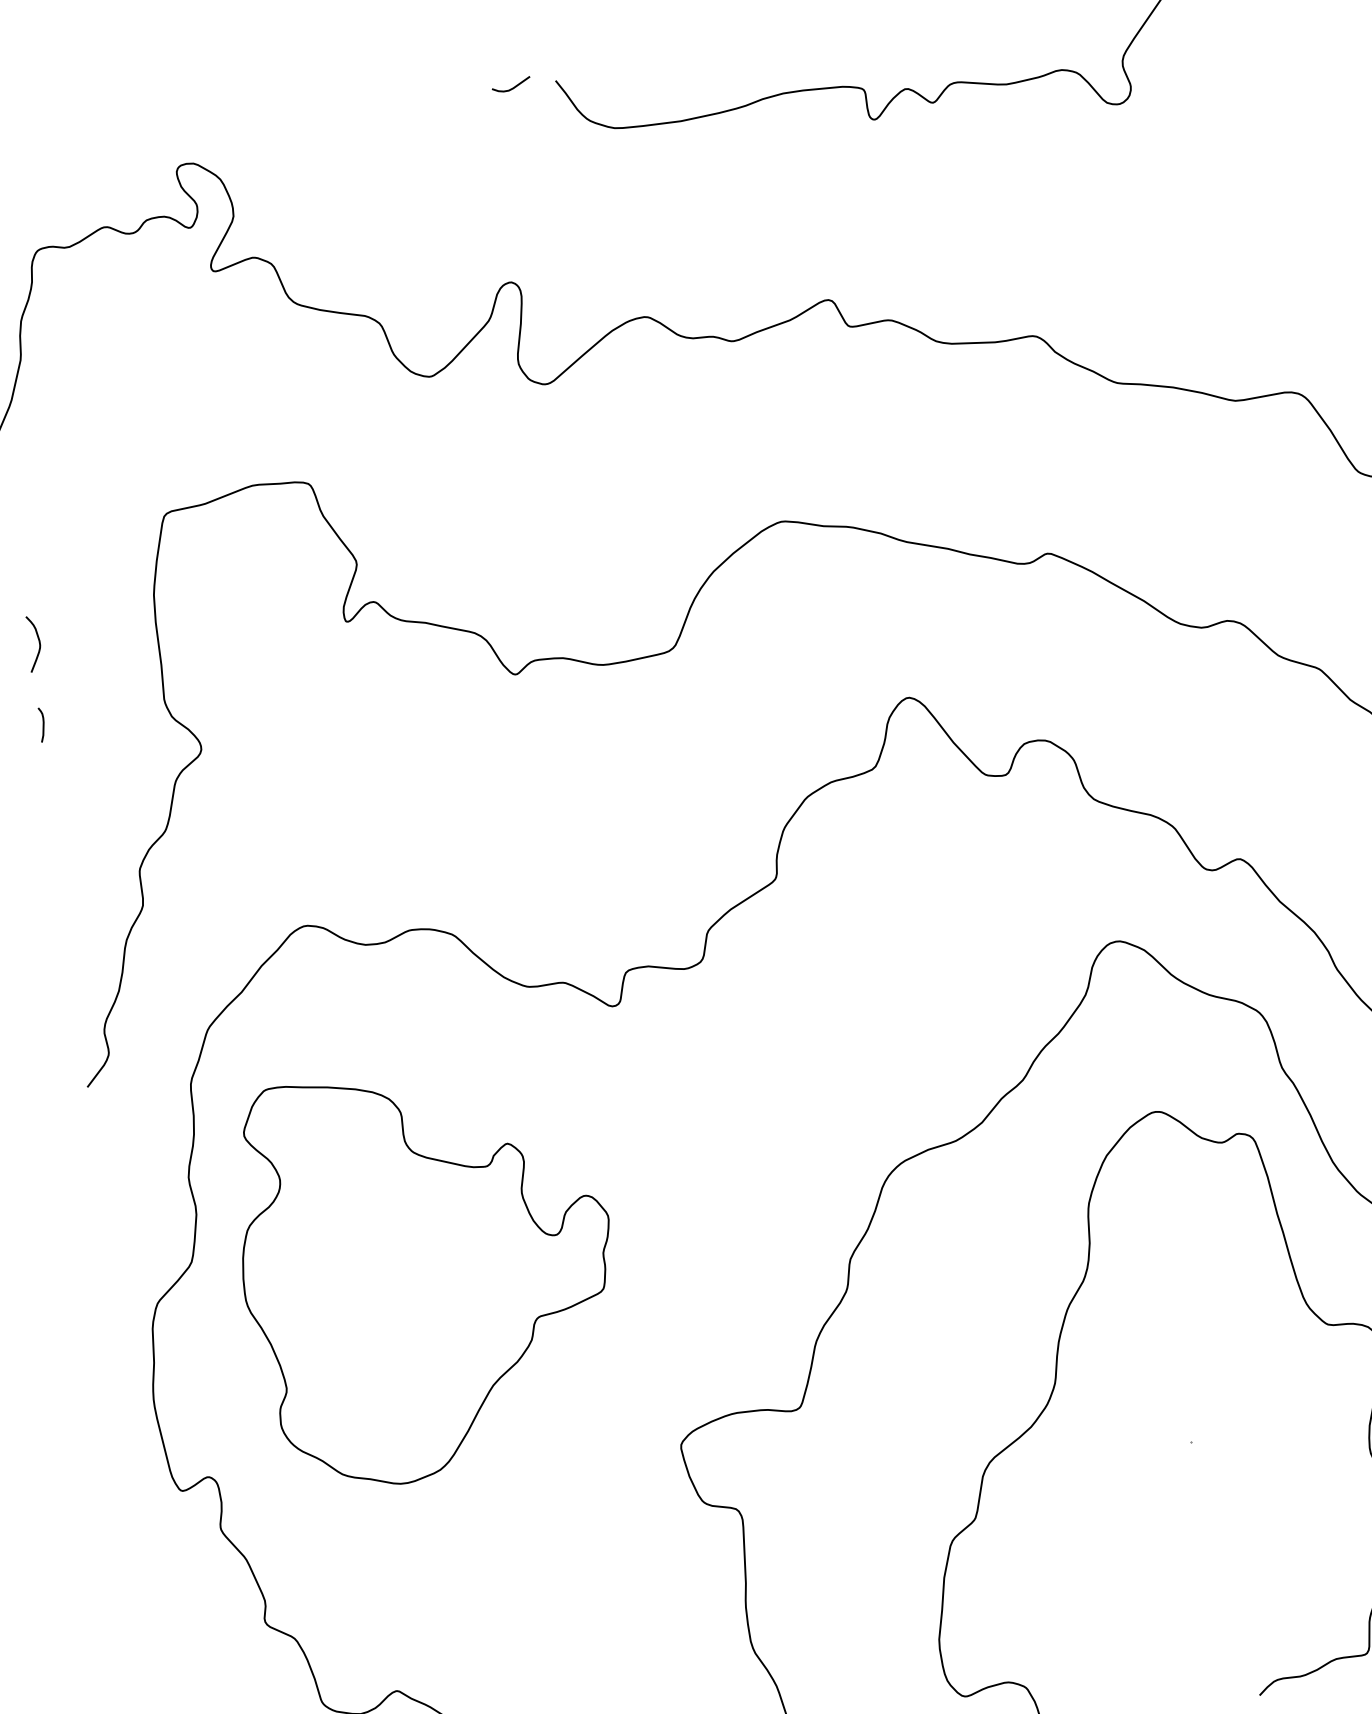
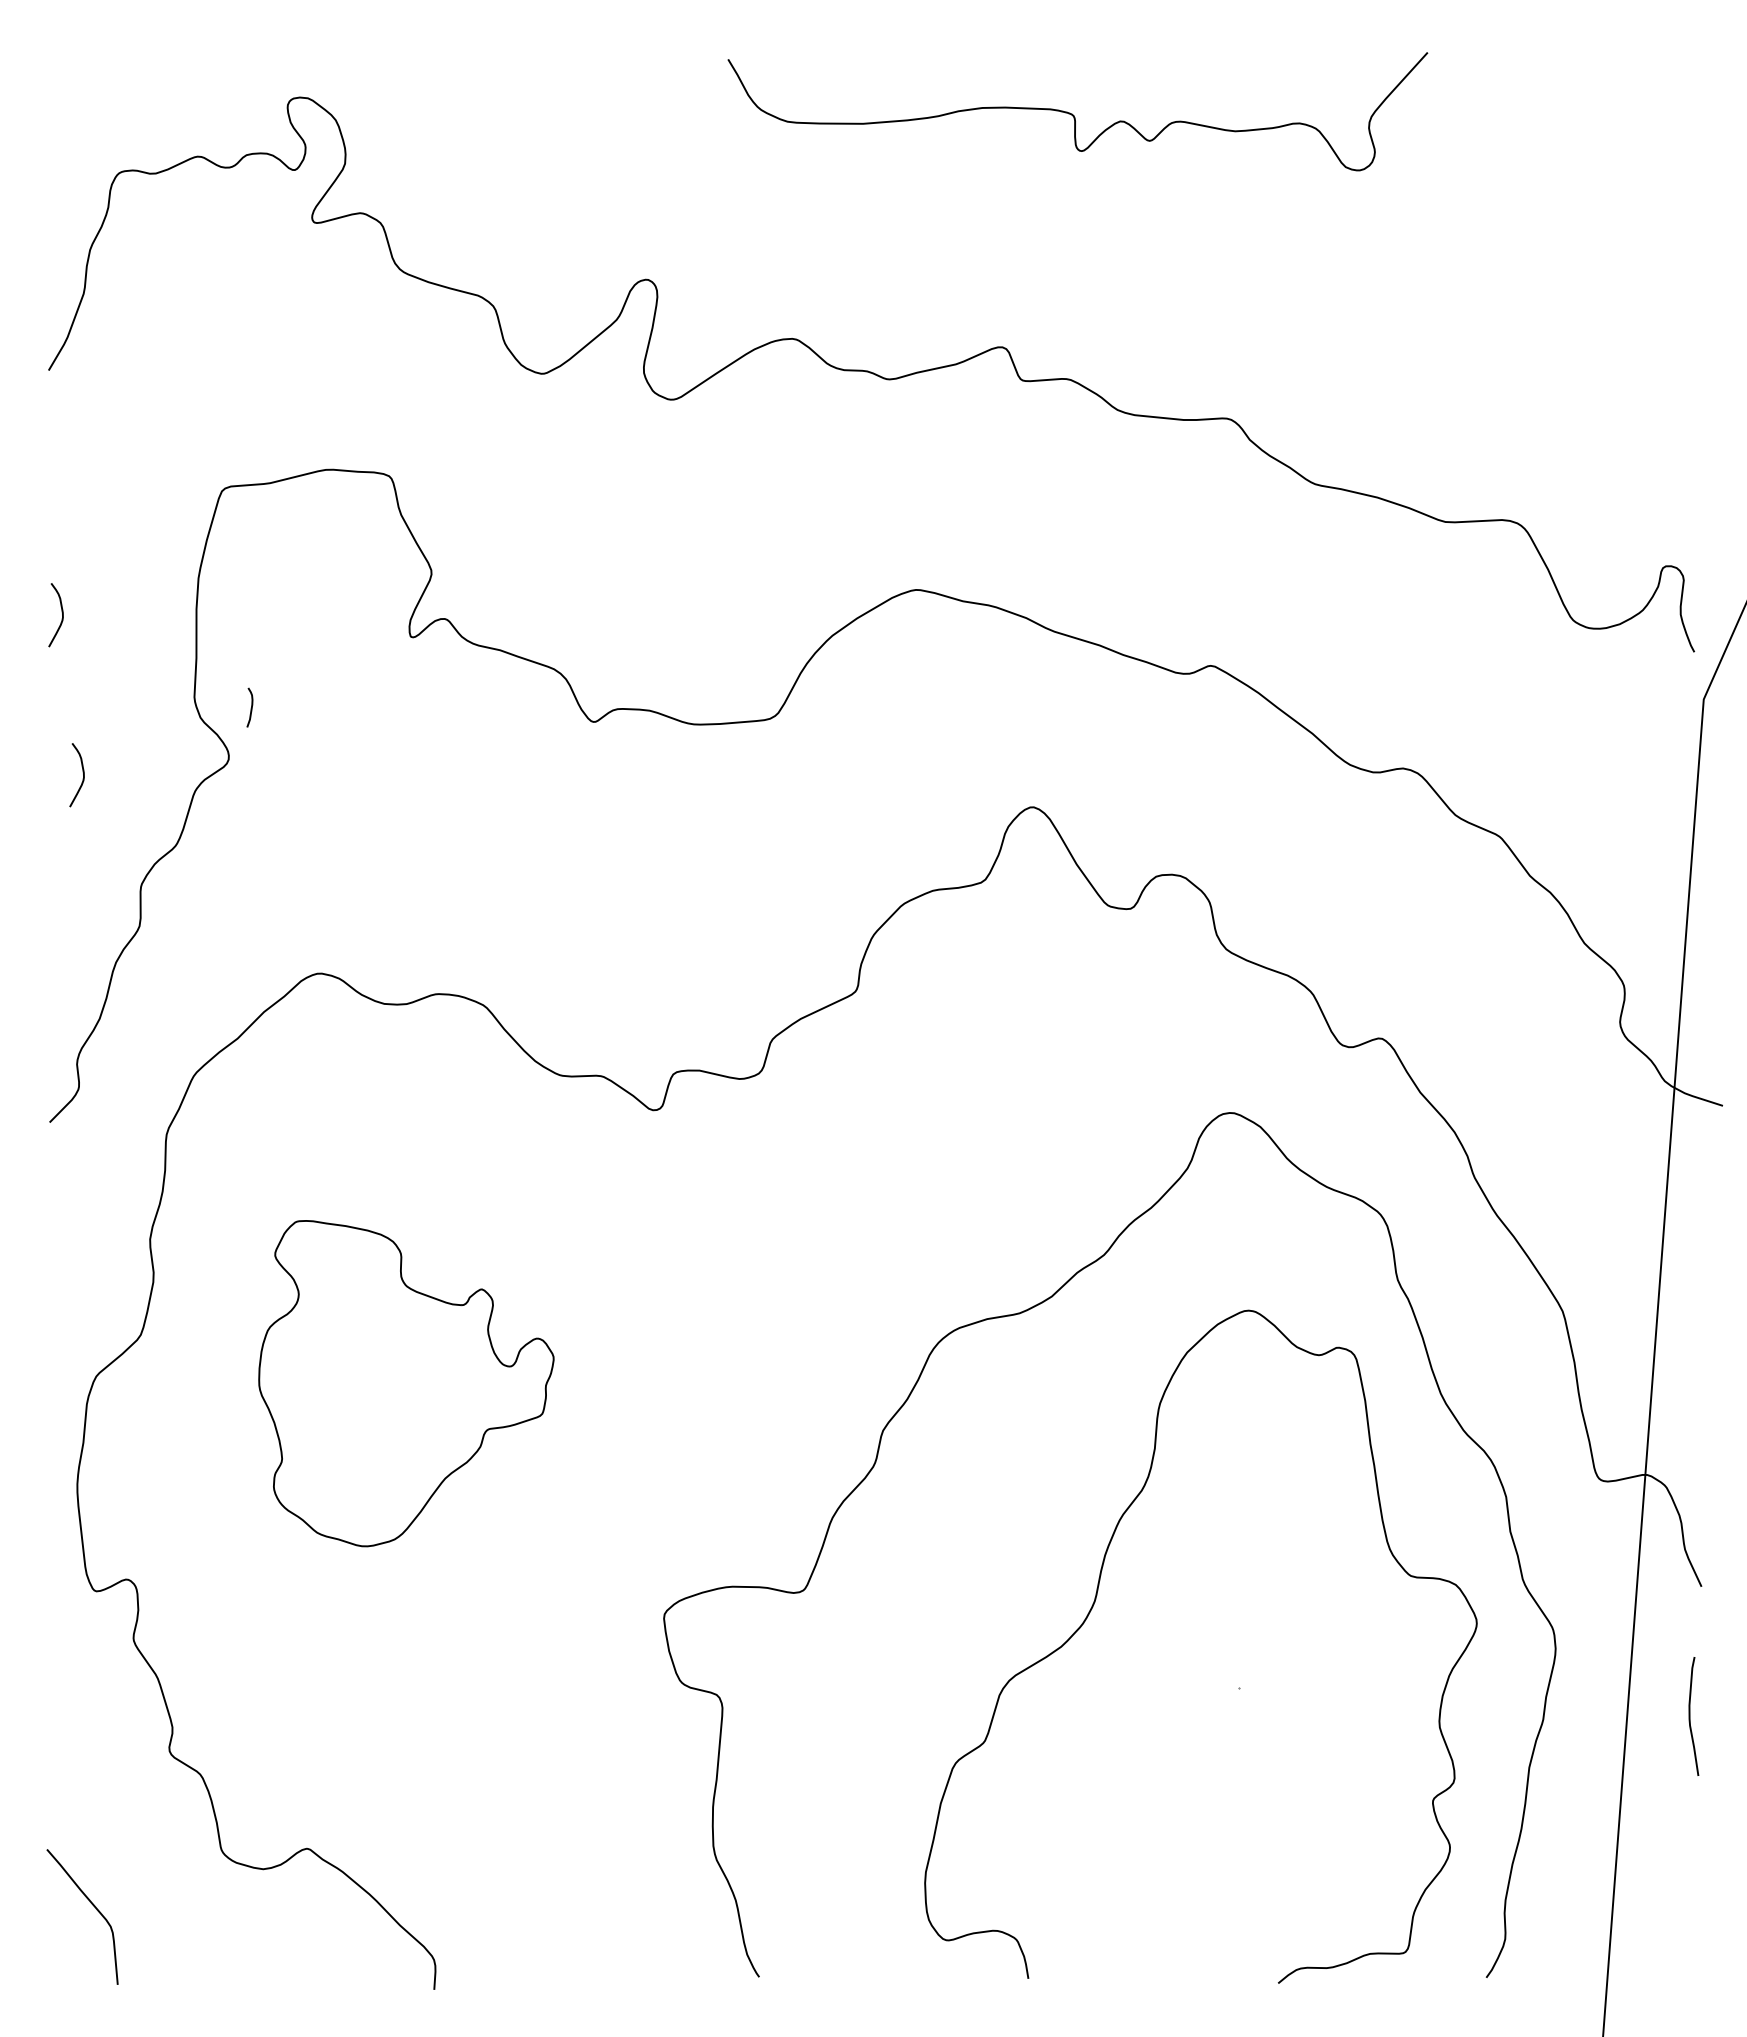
curve: (513, 87) -> (679, 60), removed
curve: (42, 725) -> (250, 708), moved
curve: (75, 778) -> (82, 772), added
part: (429, 1273) -> (406, 1383), size x0.7

